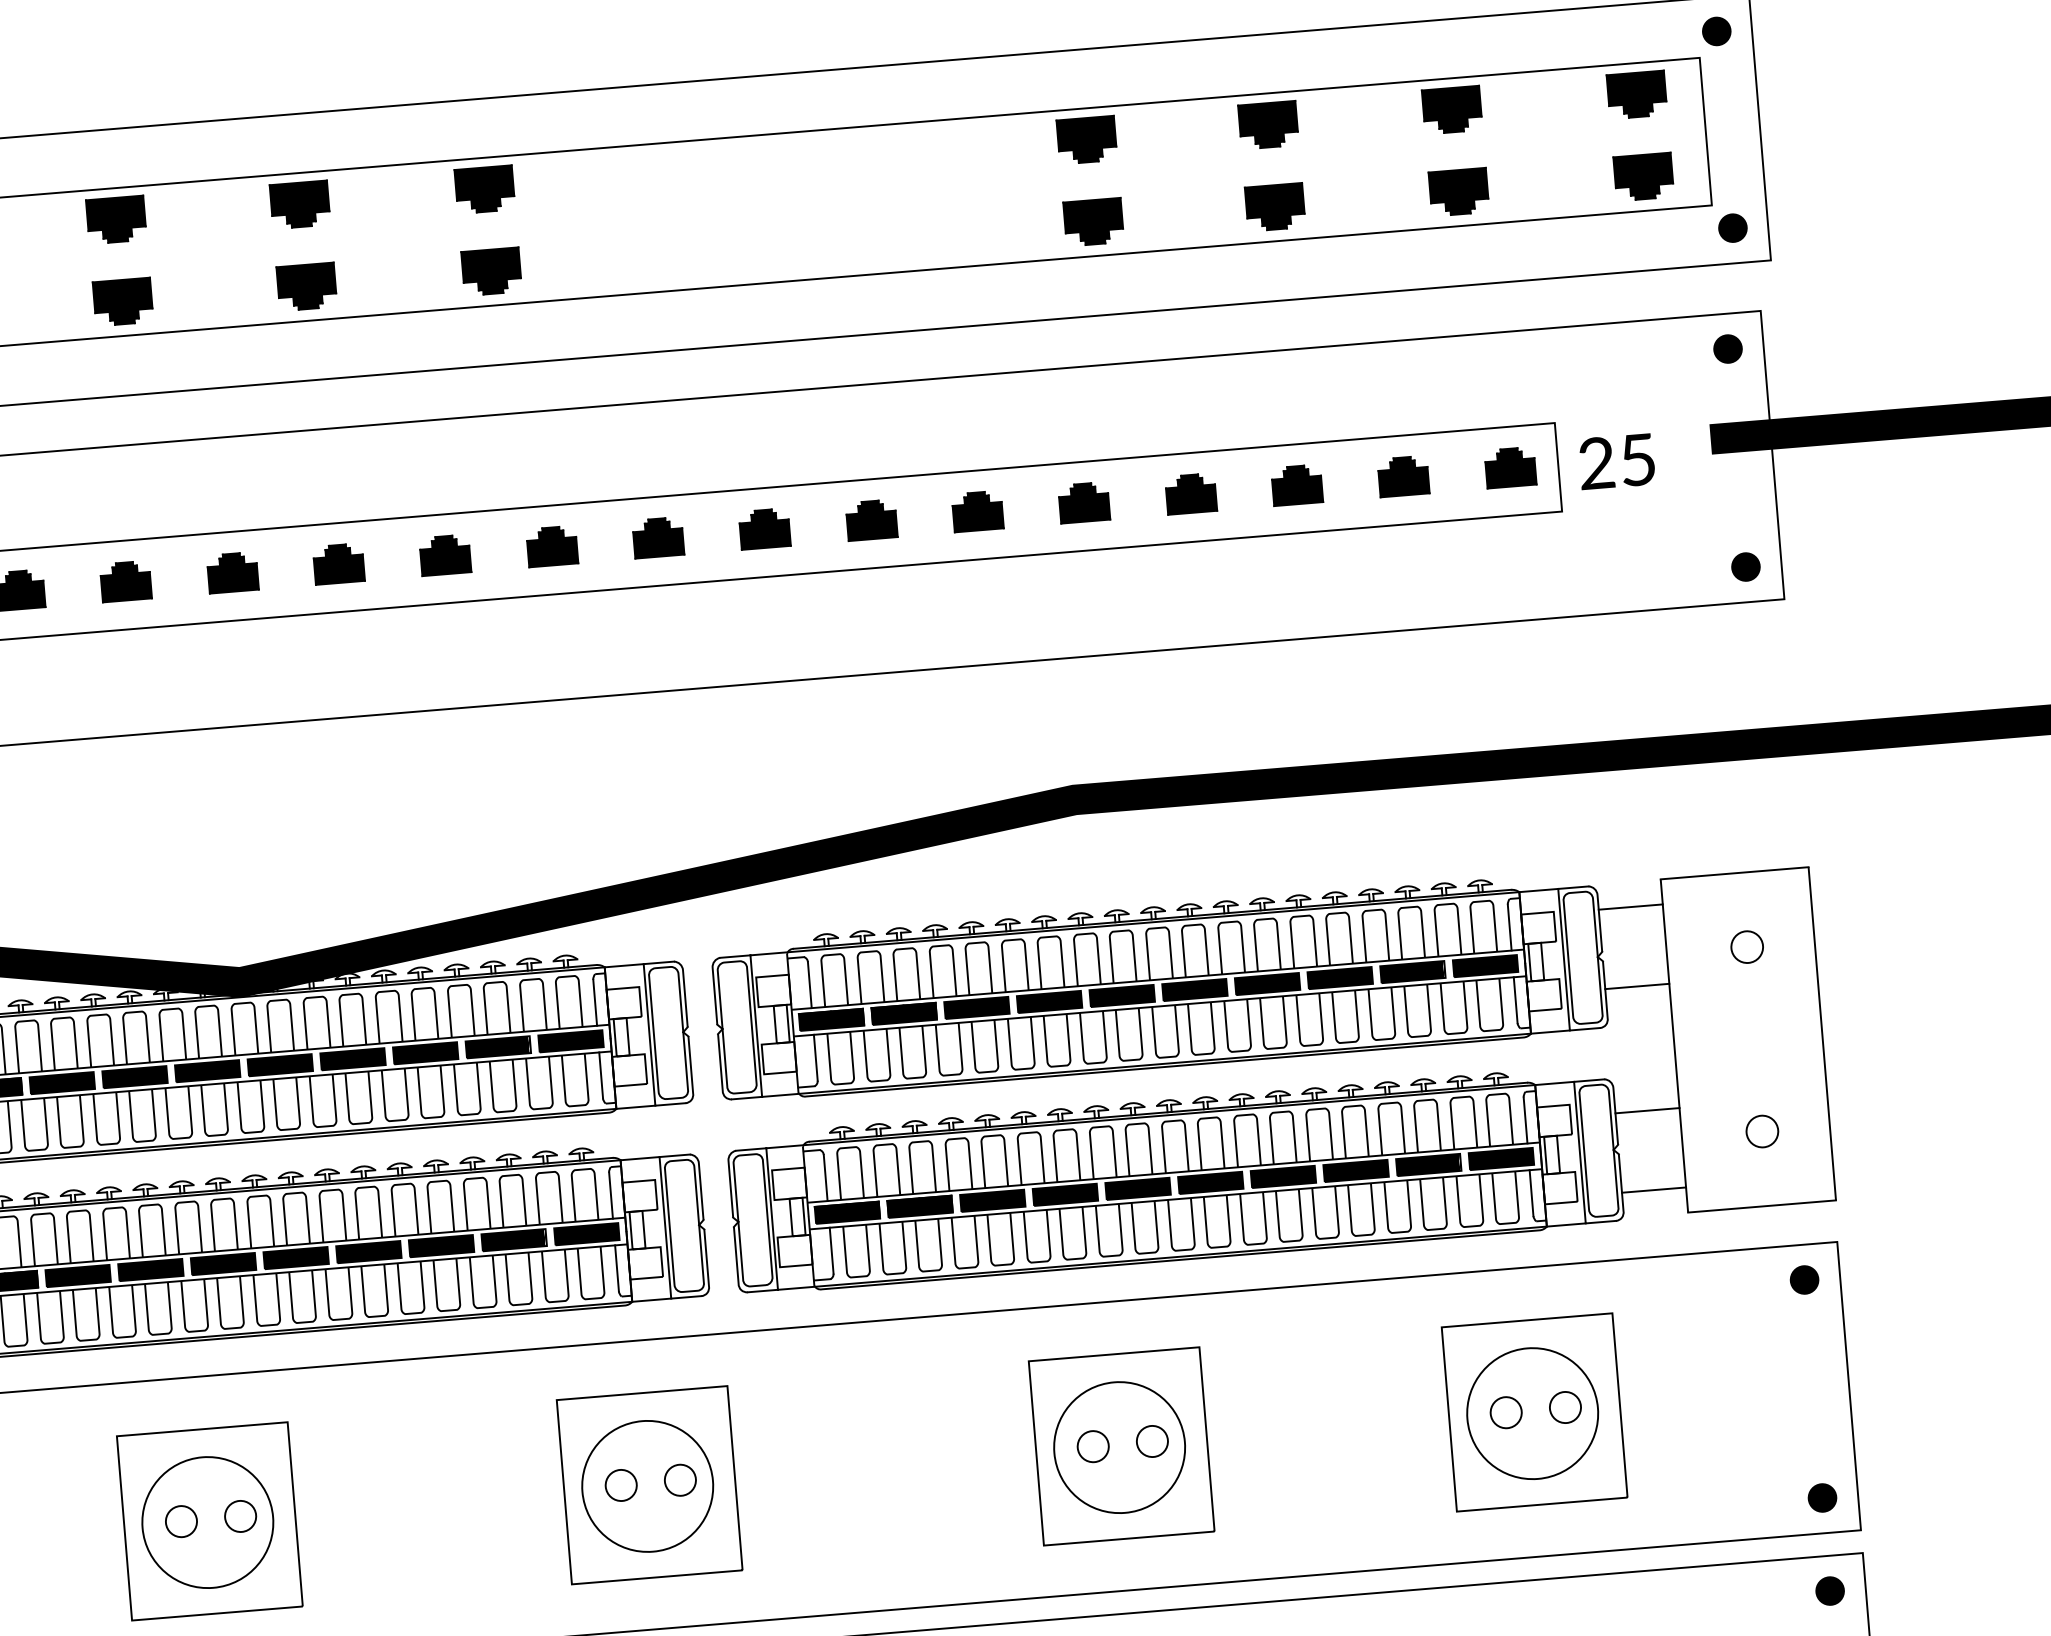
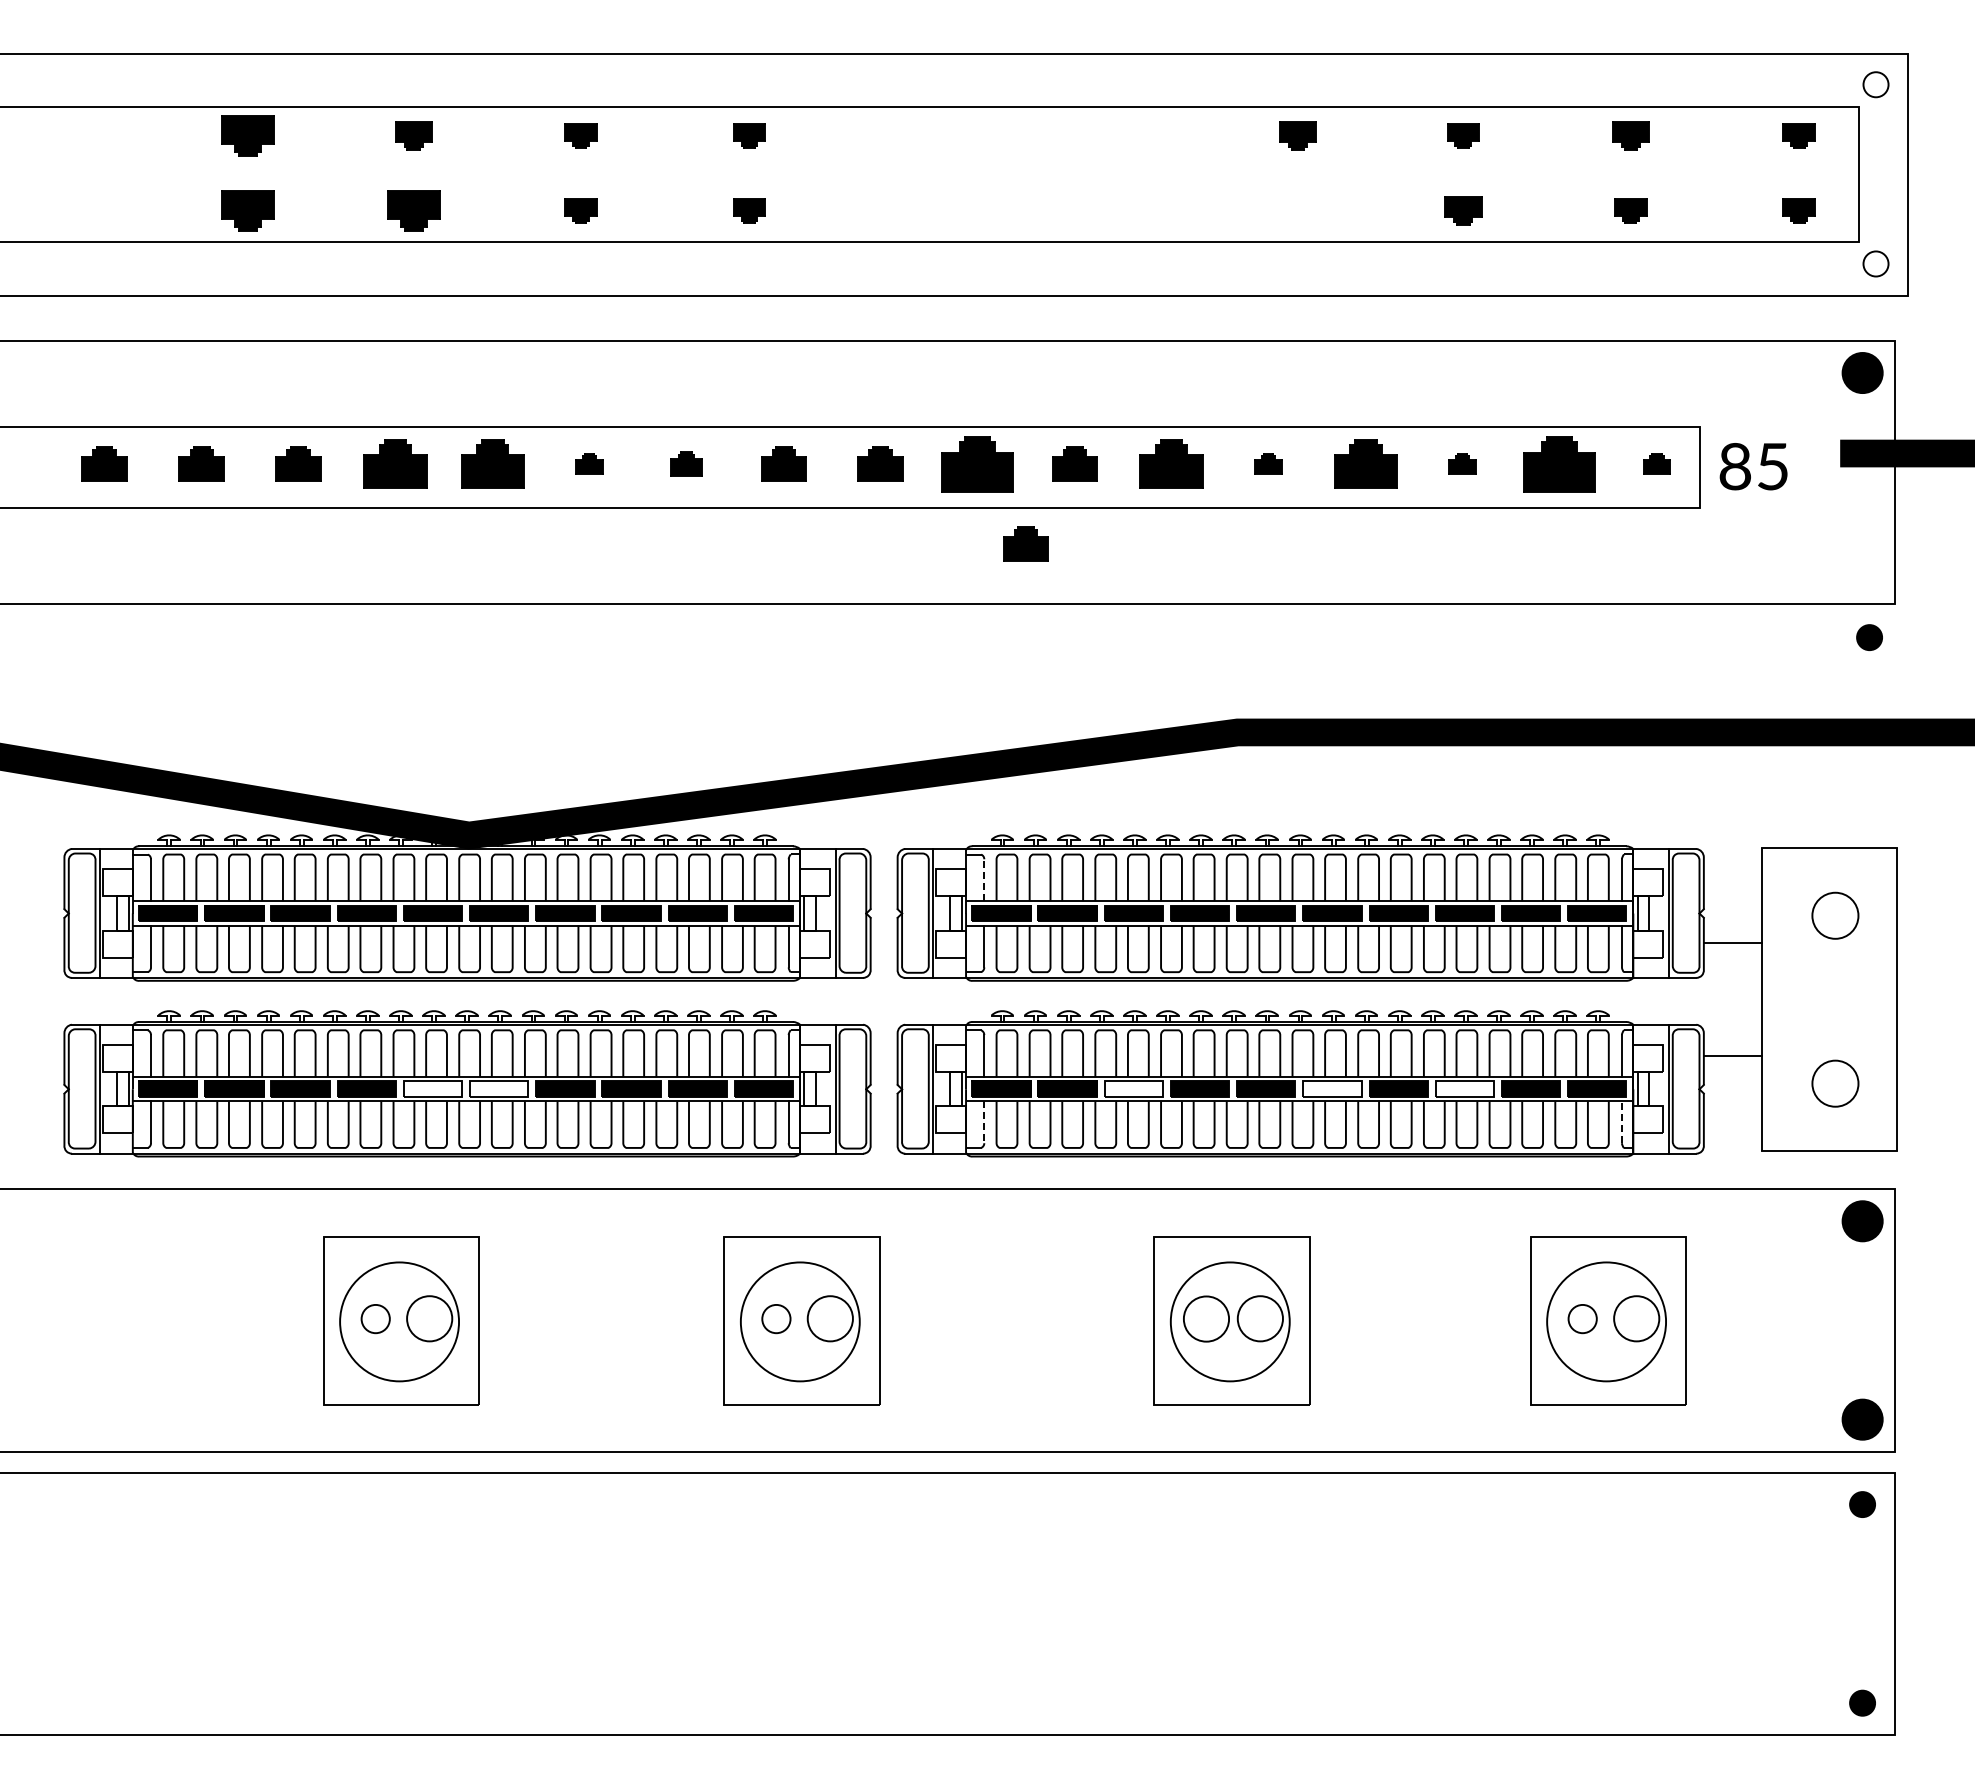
fill: (1716, 31) -> (1875, 84), removed
part: (1636, 94) -> (1798, 135), size x0.6
part: (1451, 109) -> (1630, 135), size x0.7
part: (1267, 124) -> (1462, 135), size x0.6
part: (1086, 139) -> (1297, 135), size x0.7
part: (1643, 176) -> (1798, 210), size x0.6
part: (484, 188) -> (749, 135), size x0.6
part: (1458, 191) -> (1630, 210), size x0.6
part: (299, 204) -> (580, 135), size x0.6
part: (1274, 206) -> (1462, 210), size x0.7
part: (116, 219) -> (413, 135), size x0.7
part: (1093, 221) -> (1297, 210), removed
fill: (1732, 227) -> (1875, 263), removed
part: (491, 271) -> (749, 210), size x0.6
part: (306, 286) -> (580, 210), size x0.6
part: (1727, 348) -> (1862, 372), size x1.6
text: (1595, 463) -> (1734, 466), 25 -> 85
part: (1510, 466) -> (1656, 463), size x0.6
part: (1403, 475) -> (1559, 463), size x1.6
part: (1297, 484) -> (1462, 463), size x0.6
part: (1190, 493) -> (1365, 463), size x1.4
part: (1084, 501) -> (1268, 463), size x0.6
part: (977, 510) -> (1171, 463), size x1.4
part: (764, 528) -> (977, 463), size x1.6
part: (445, 554) -> (686, 463), size x0.7
part: (338, 563) -> (589, 463), size x0.6
part: (1745, 566) -> (1869, 637), moved
part: (232, 572) -> (492, 463), size x1.4
part: (125, 580) -> (395, 463), size x1.4
part: (824, 611) -> (1025, 543), added
line: (1630, 906) -> (1732, 870), removed
circle: (1747, 946) -> (1835, 915), size x1.6
line: (810, 985) -> (984, 880), solid -> dashed
circle: (1762, 1131) -> (1835, 1083), size x1.6
fill: (1355, 1170) -> (1464, 1088), removed
fill: (1210, 1182) -> (1332, 1088), removed
line: (1653, 1190) -> (1732, 1128), removed
line: (1531, 1193) -> (1621, 1122), solid -> dashed
fill: (992, 1200) -> (1133, 1088), removed
line: (831, 1250) -> (984, 1122), solid -> dashed
fill: (296, 1257) -> (499, 1088), removed
fill: (222, 1263) -> (432, 1088), removed
part: (1804, 1279) -> (1862, 1220), size x1.6
circle: (1565, 1407) -> (1636, 1318), size x1.6
circle: (1152, 1441) -> (1260, 1318), size x1.6
circle: (1093, 1446) -> (1206, 1318), size x1.6
circle: (680, 1479) -> (830, 1318), size x1.6
part: (1822, 1497) -> (1862, 1419), size x1.6
circle: (240, 1516) -> (429, 1318), size x1.6

